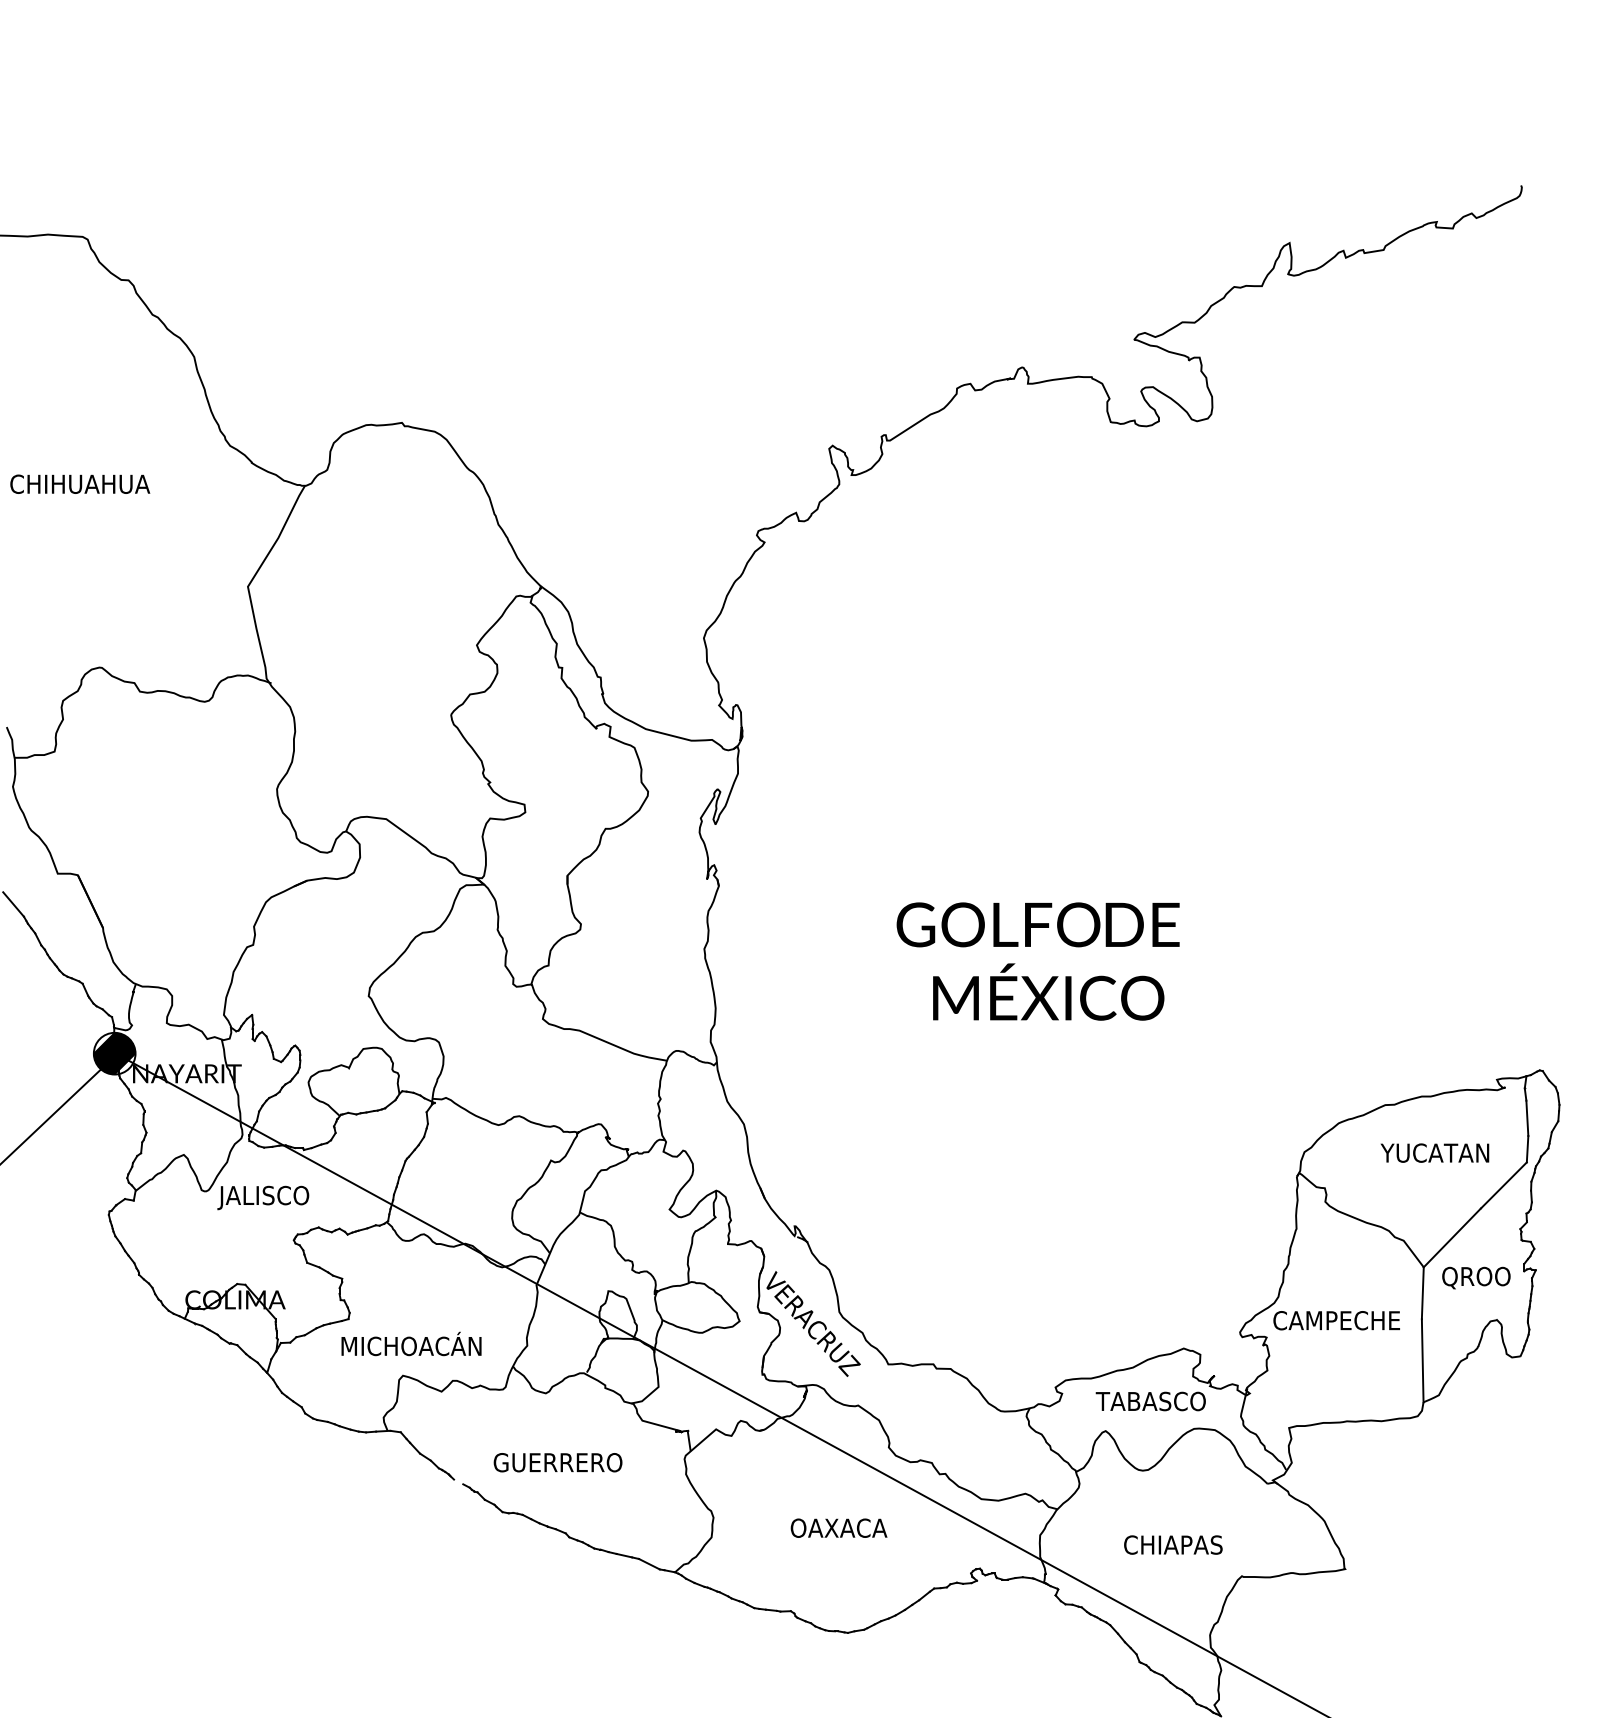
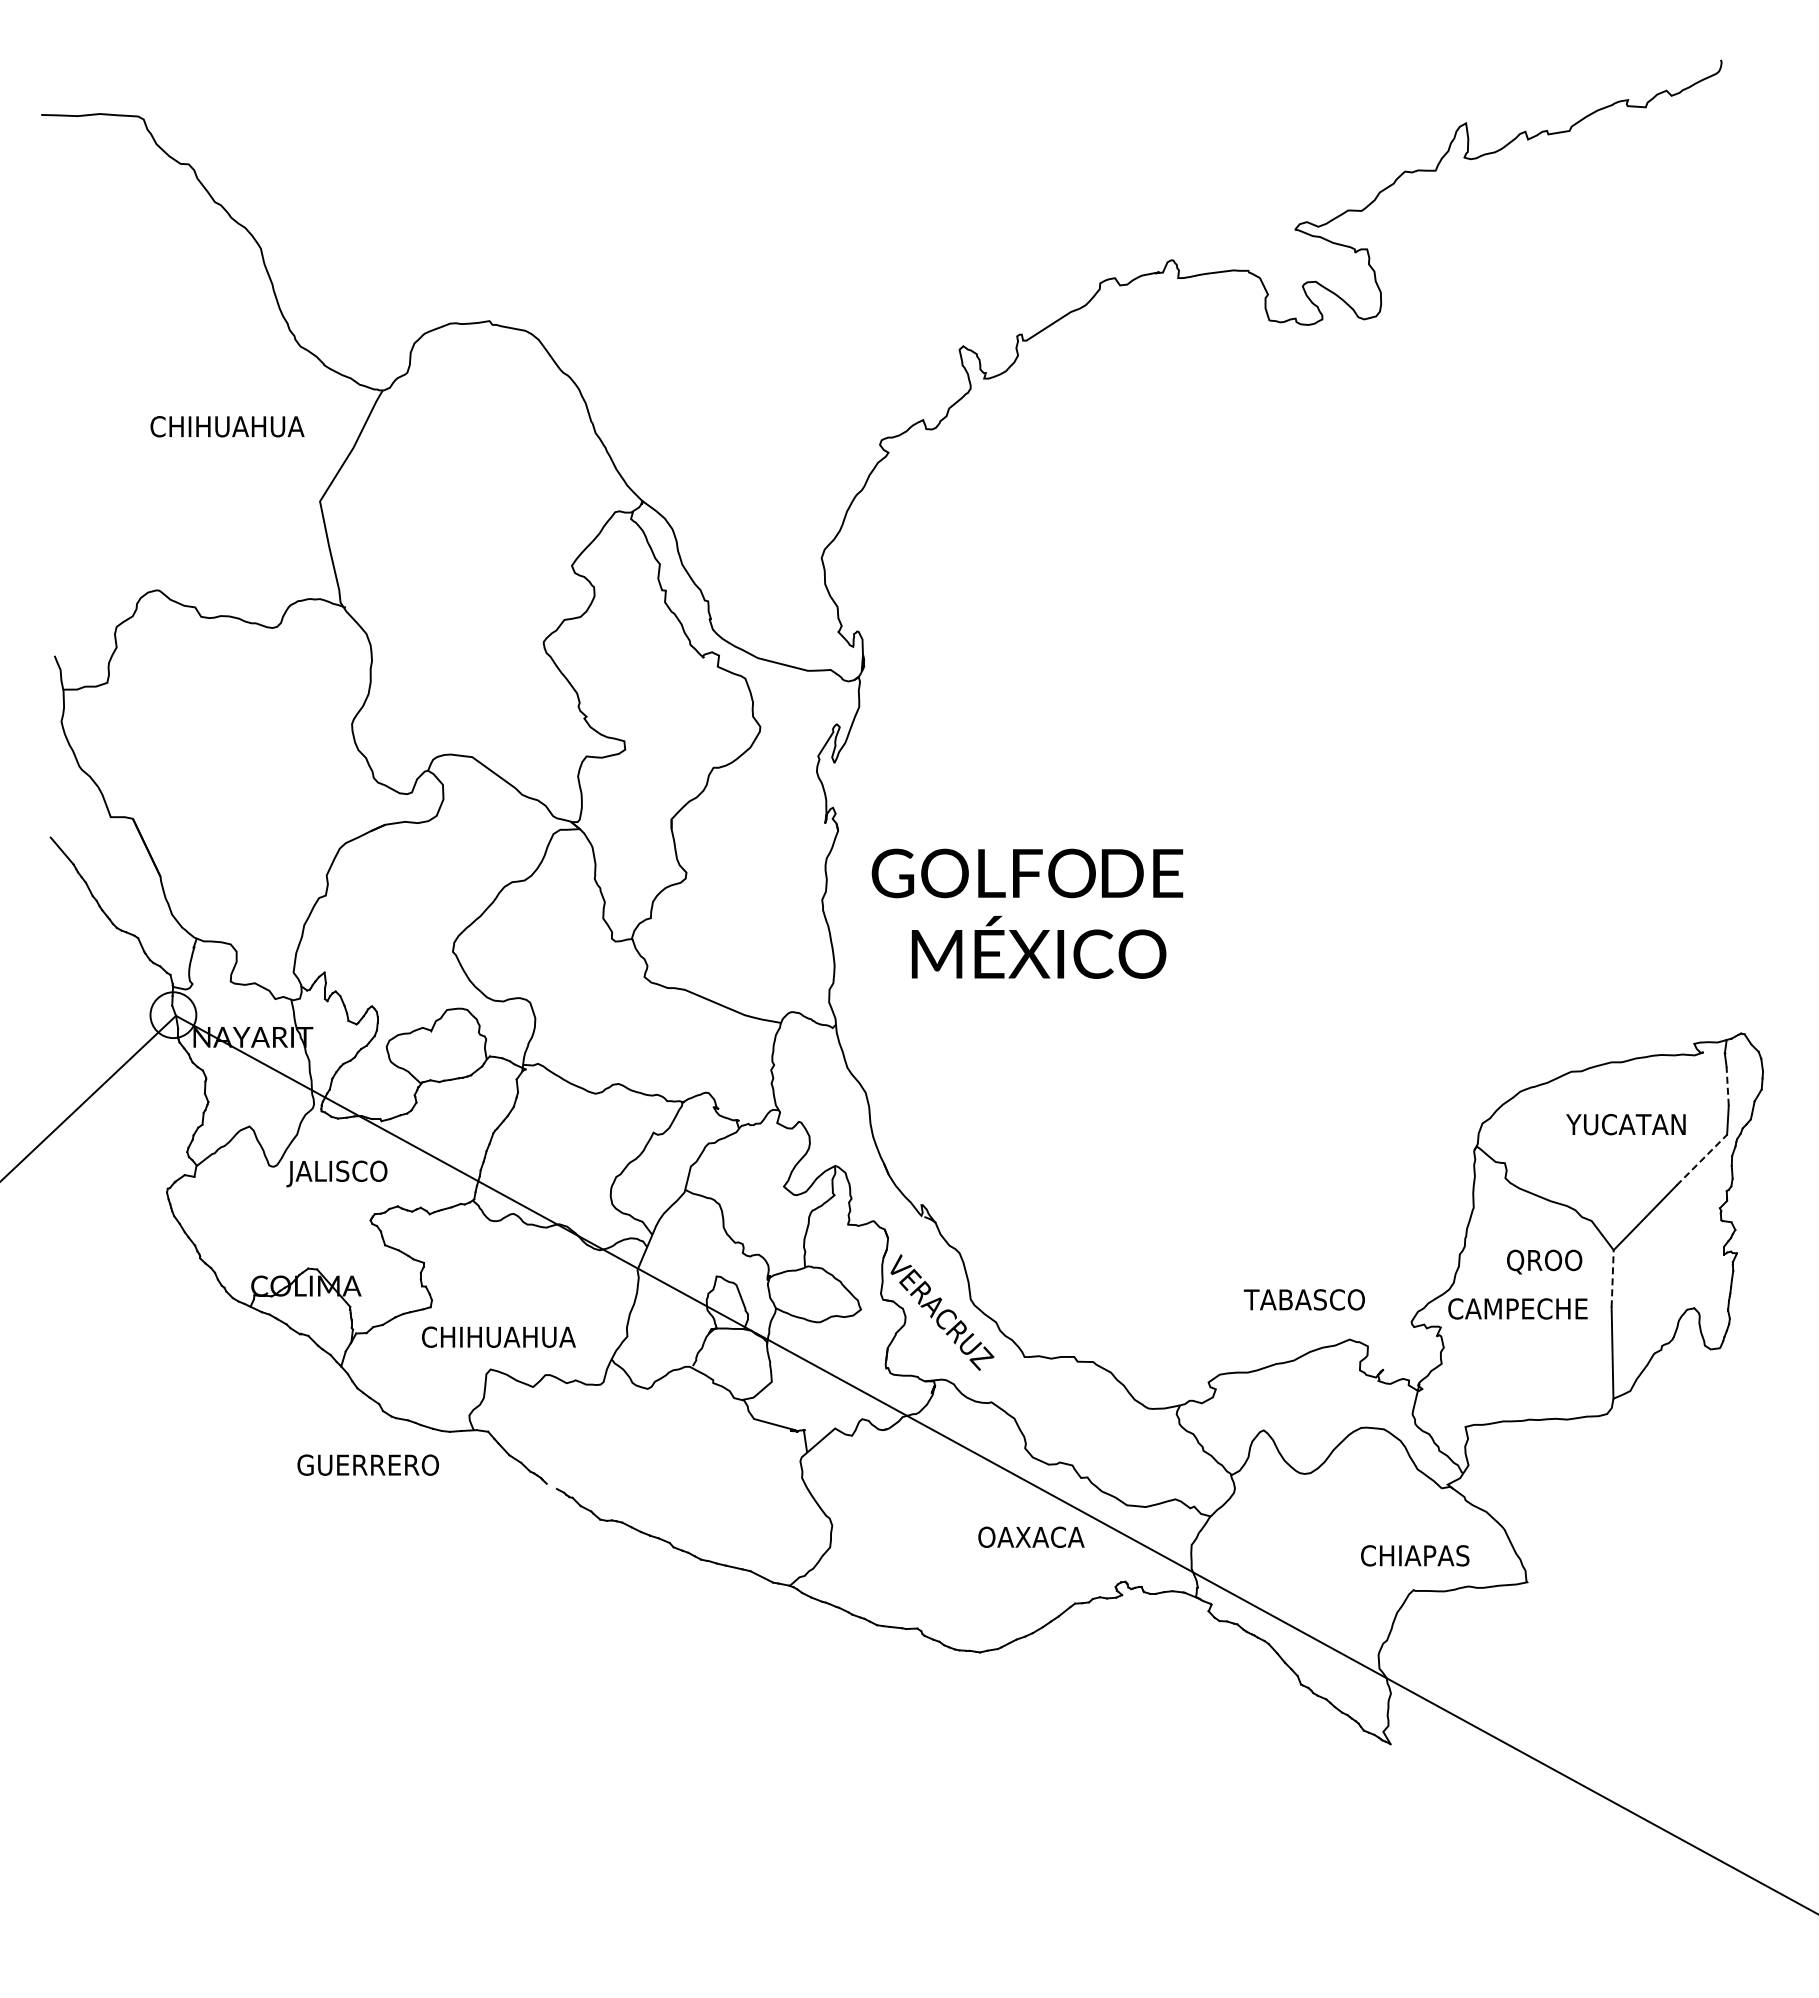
text: (80, 484) -> (227, 426), moved
text: (1038, 961) -> (1027, 913), moved
hatch: (114, 1053) -> (173, 1015), removed
line: (1527, 1117) -> (1727, 1085), solid -> dashed
line: (1503, 1185) -> (1701, 1160), solid -> dashed
text: (1476, 1277) -> (1544, 1261), moved
line: (1422, 1293) -> (1612, 1278), solid -> dashed
text: (411, 1343) -> (499, 1334), MICHOACÁN -> CHIHUAHUA
text: (1150, 1401) -> (1303, 1299), moved
text: (557, 1462) -> (367, 1464), moved
text: (839, 1527) -> (1031, 1536), moved
text: (1173, 1544) -> (1415, 1555), moved

